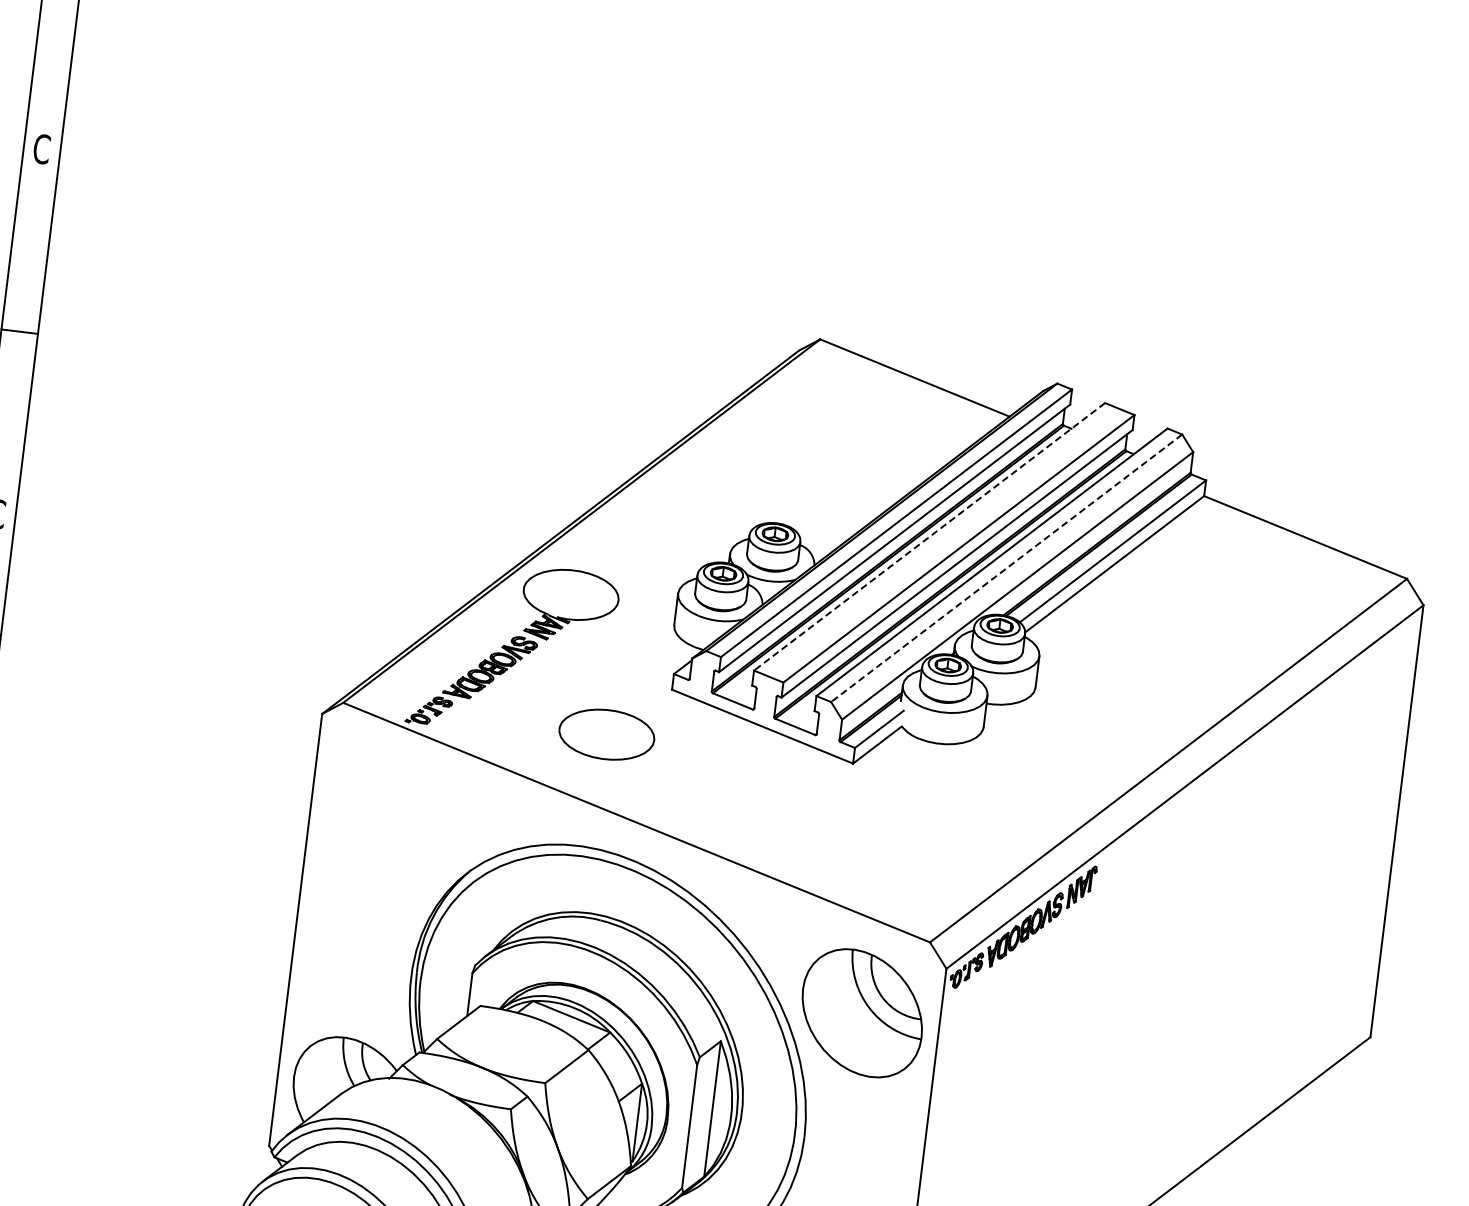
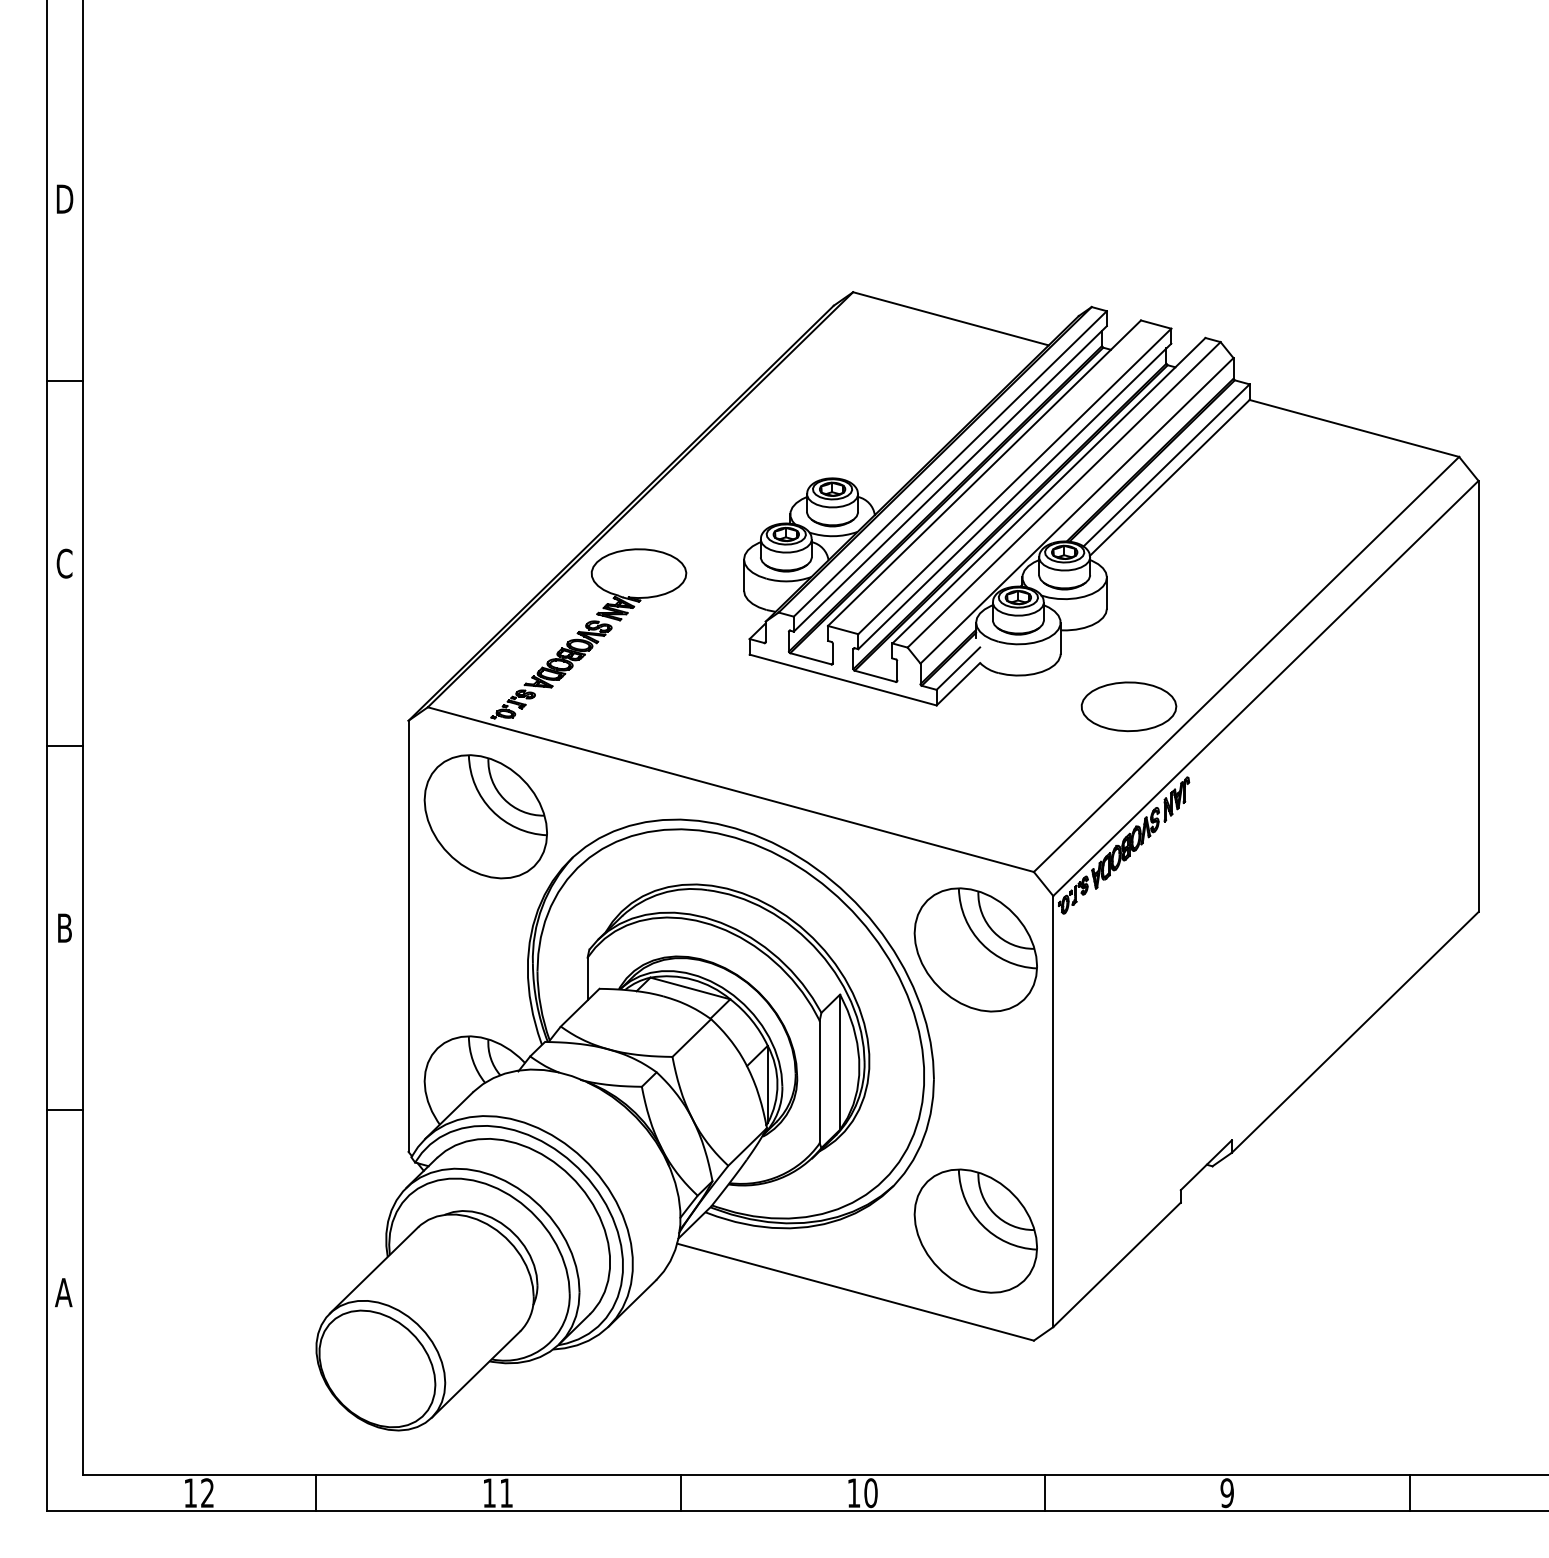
text: (41, 149) -> (64, 199), C -> D
line: (929, 537) -> (984, 473), dashed -> solid
line: (1007, 567) -> (1064, 494), dashed -> solid
part: (606, 734) -> (1128, 706), moved
part: (387, 819) -> (485, 816), added

